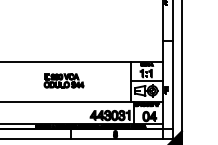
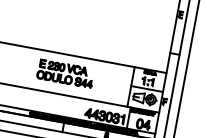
part: (63, 80) -> (65, 73), size x1.43

